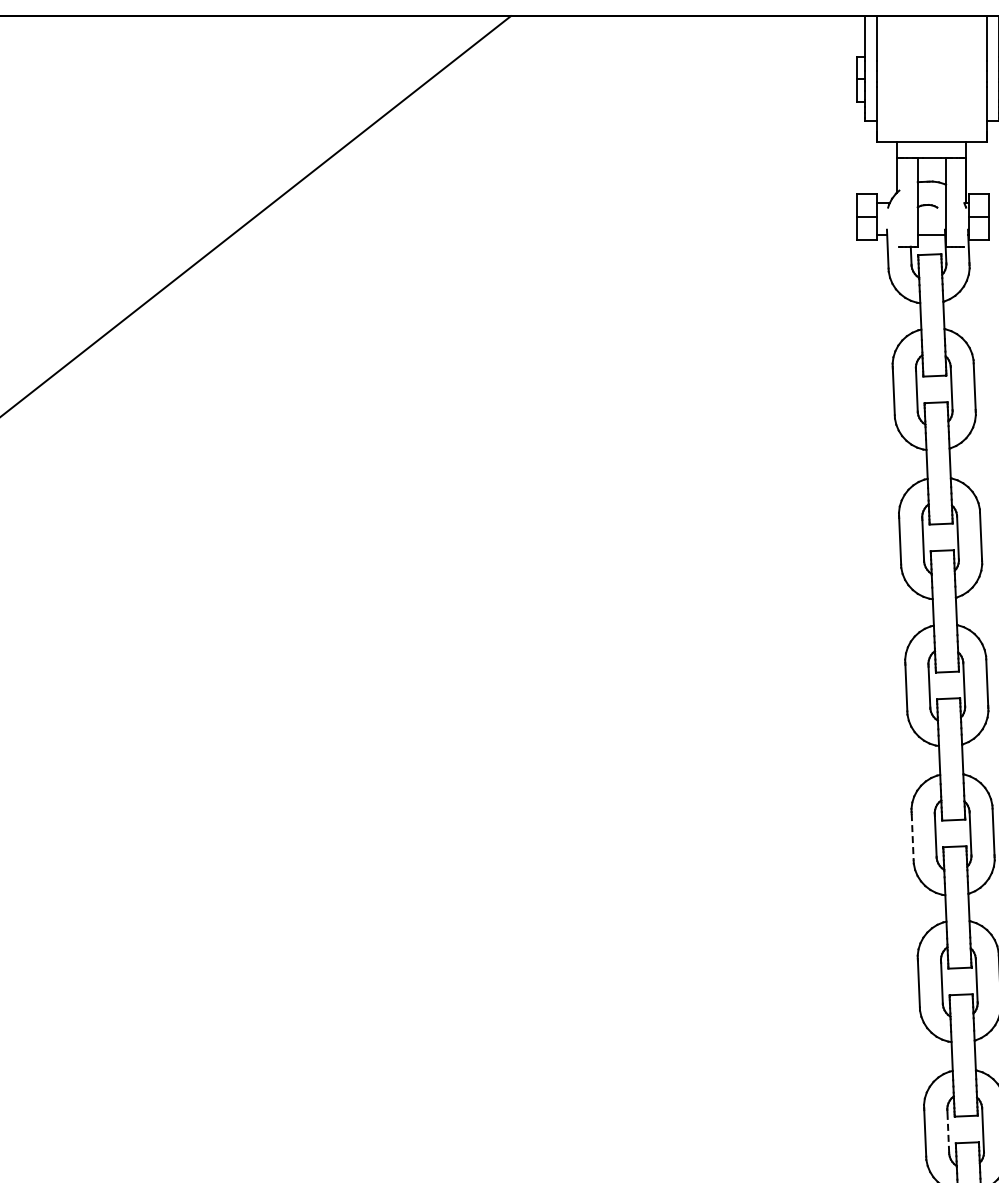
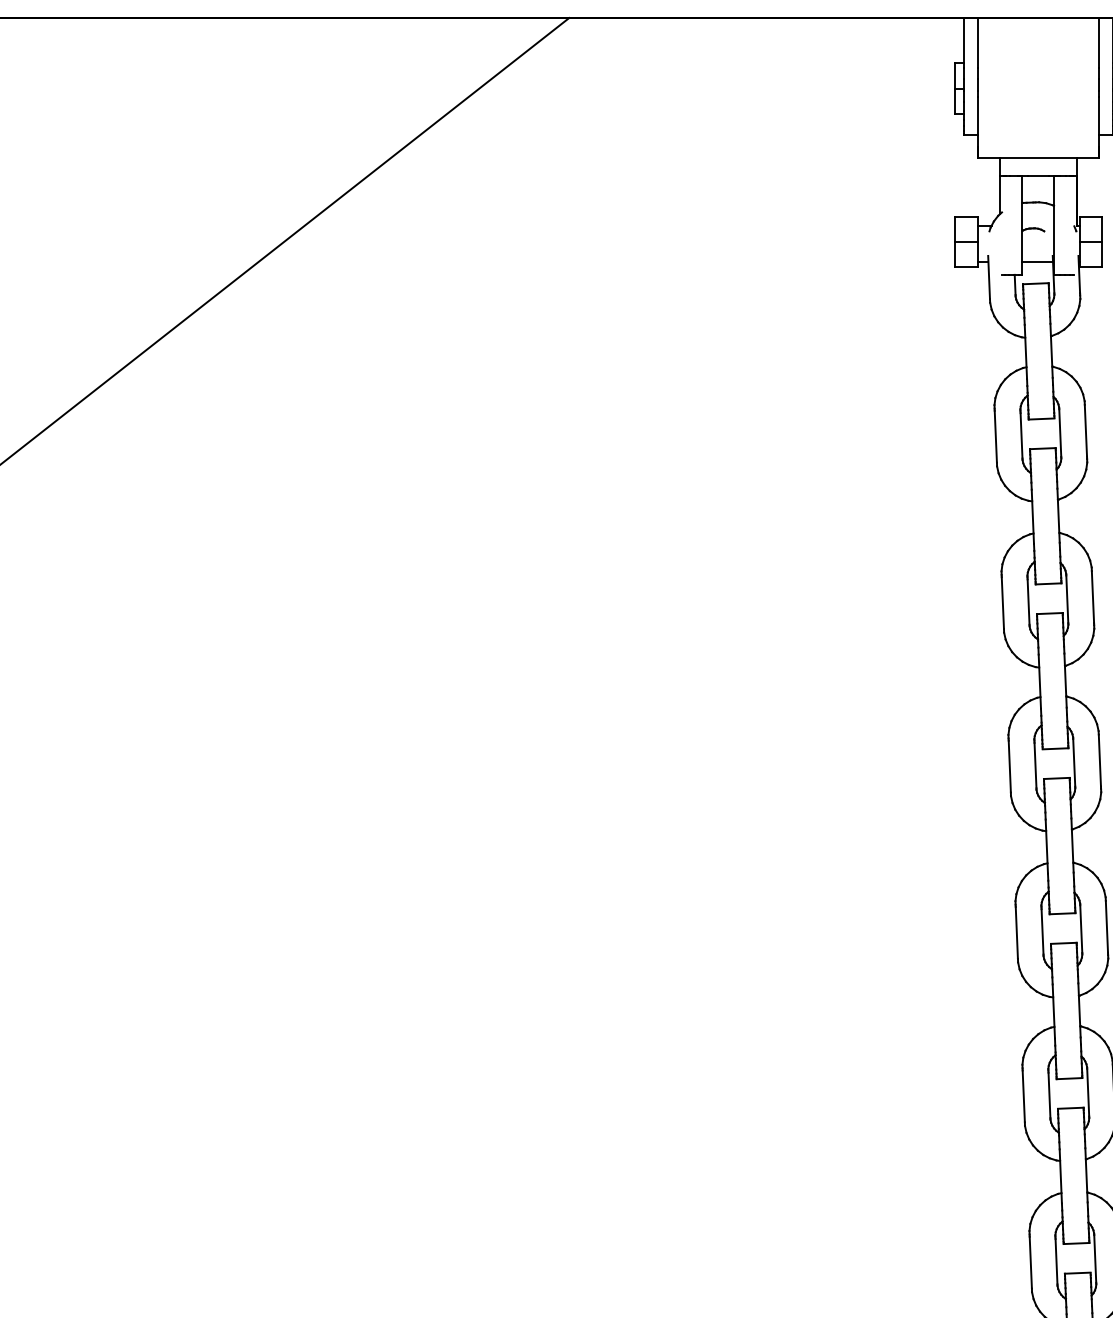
line: (912, 837) -> (1016, 933), dashed -> solid
line: (948, 1131) -> (1056, 1260), dashed -> solid

